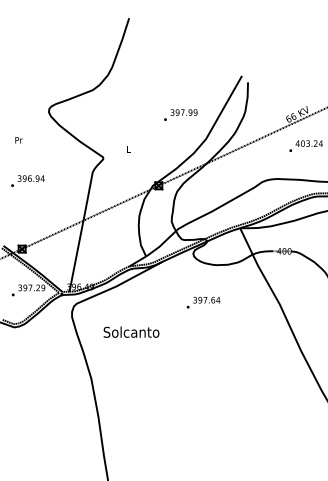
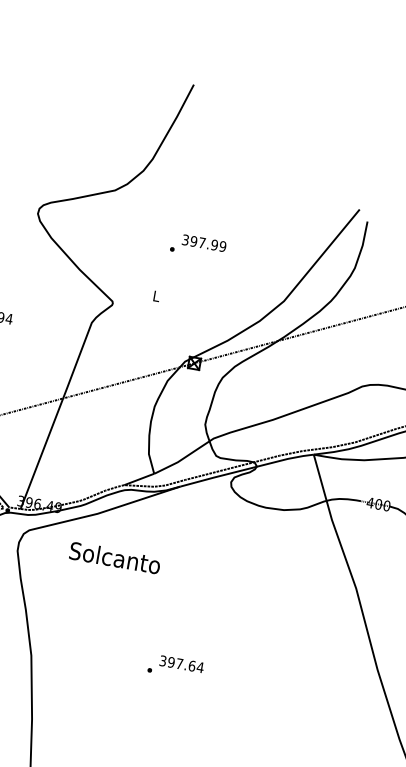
text: (180, 114) -> (197, 245), moved
text: (203, 302) -> (175, 667), moved
text: (131, 331) -> (115, 556), moved

